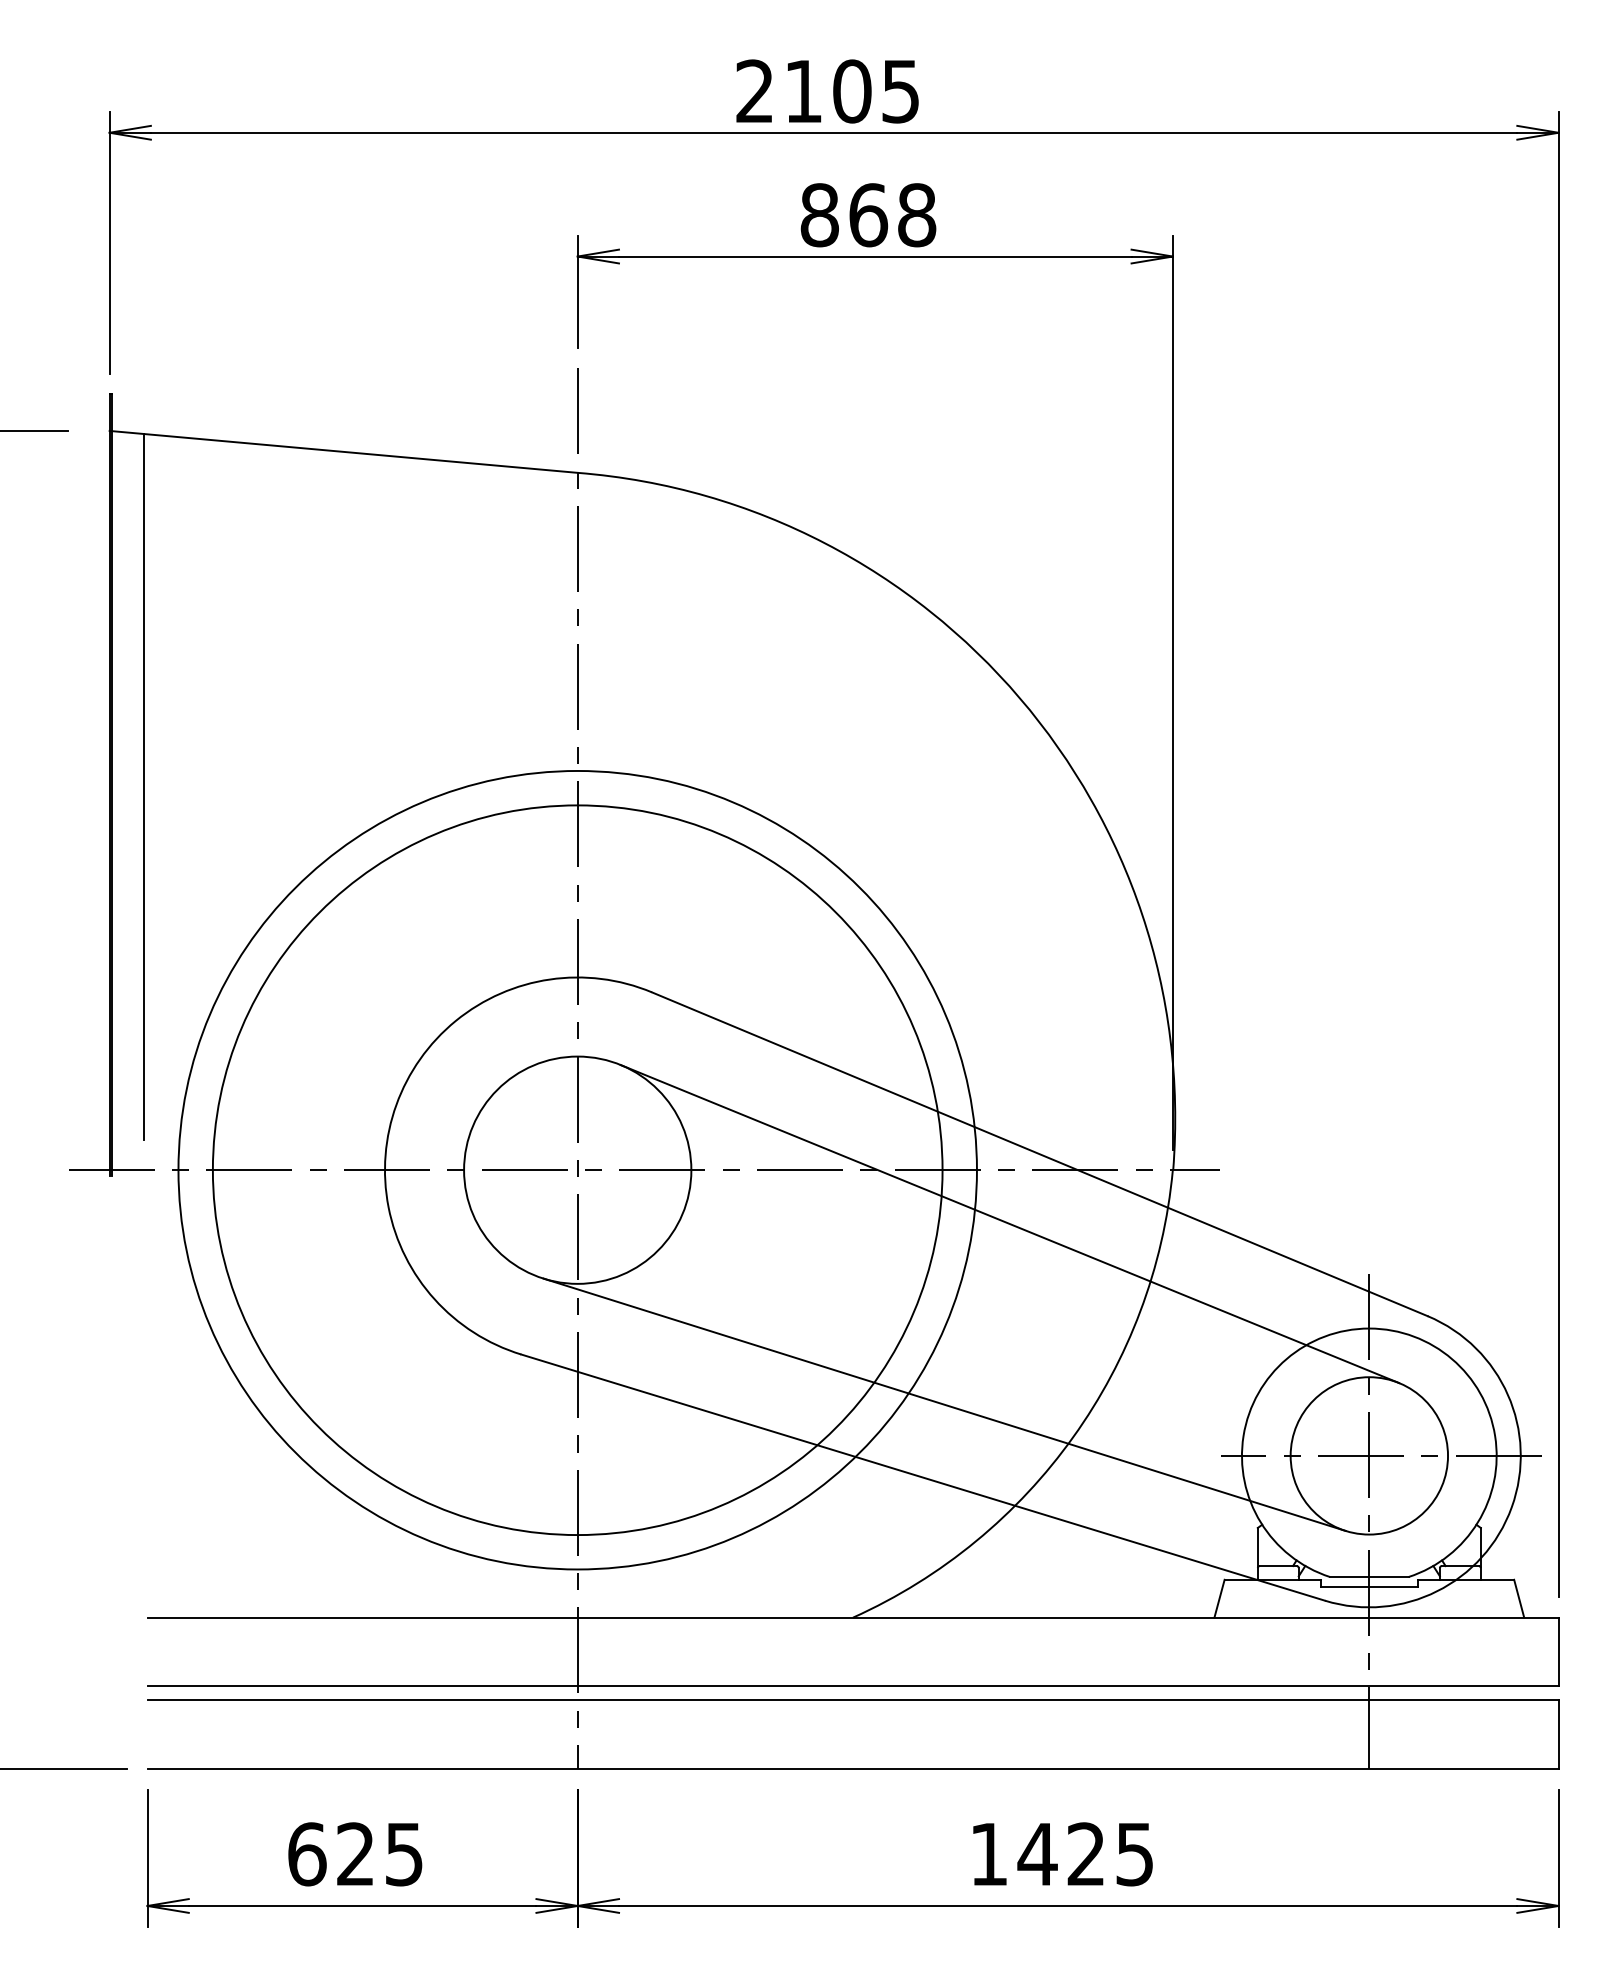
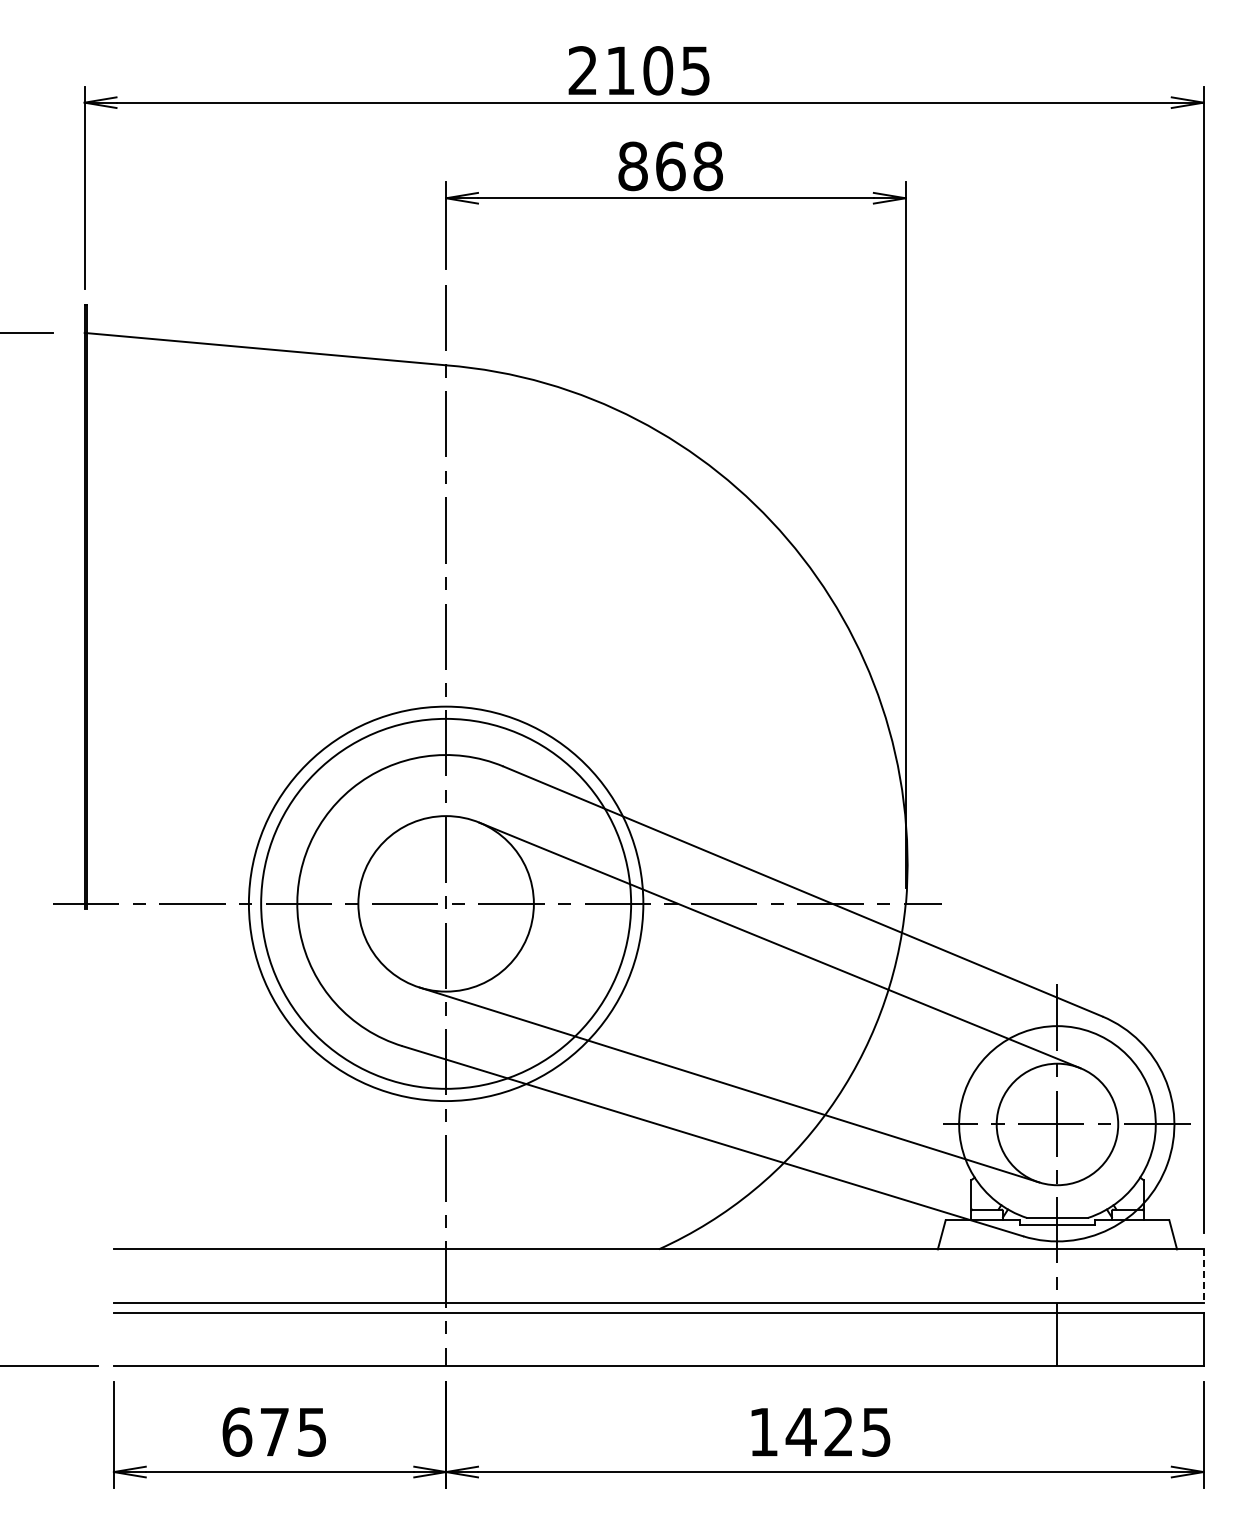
line: (144, 786) -> (111, 607), removed
circle: (576, 1169) -> (445, 903), size x0.6
circle: (576, 1169) -> (445, 903), size x0.7
line: (1558, 1651) -> (1203, 1275), solid -> dashed
text: (355, 1853) -> (274, 1431), 625 -> 675

